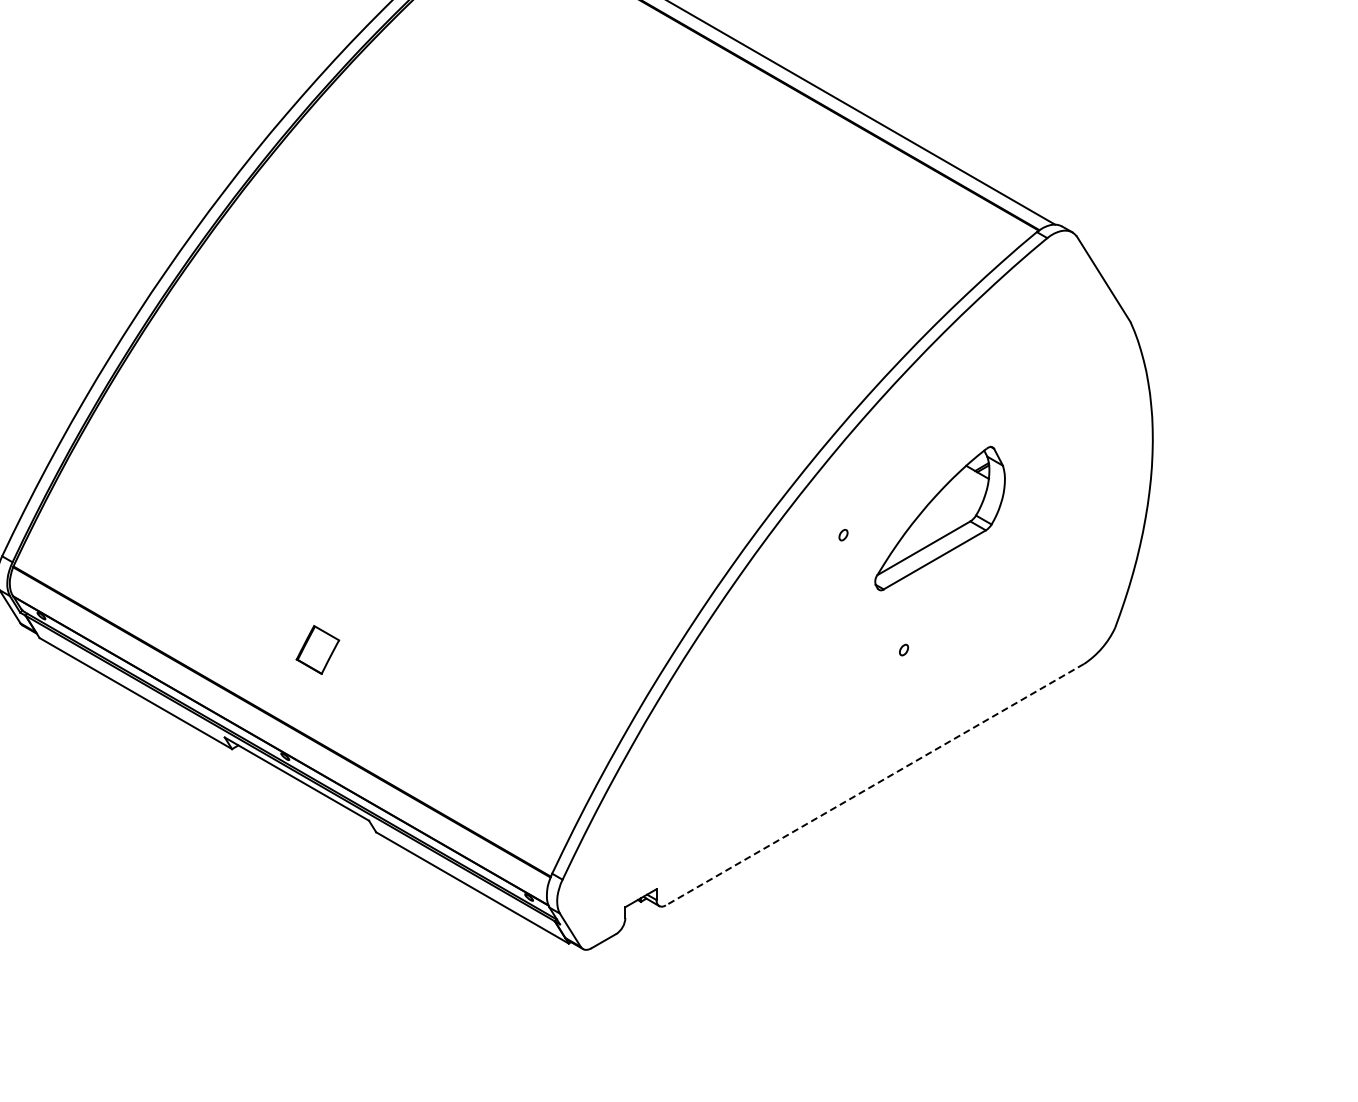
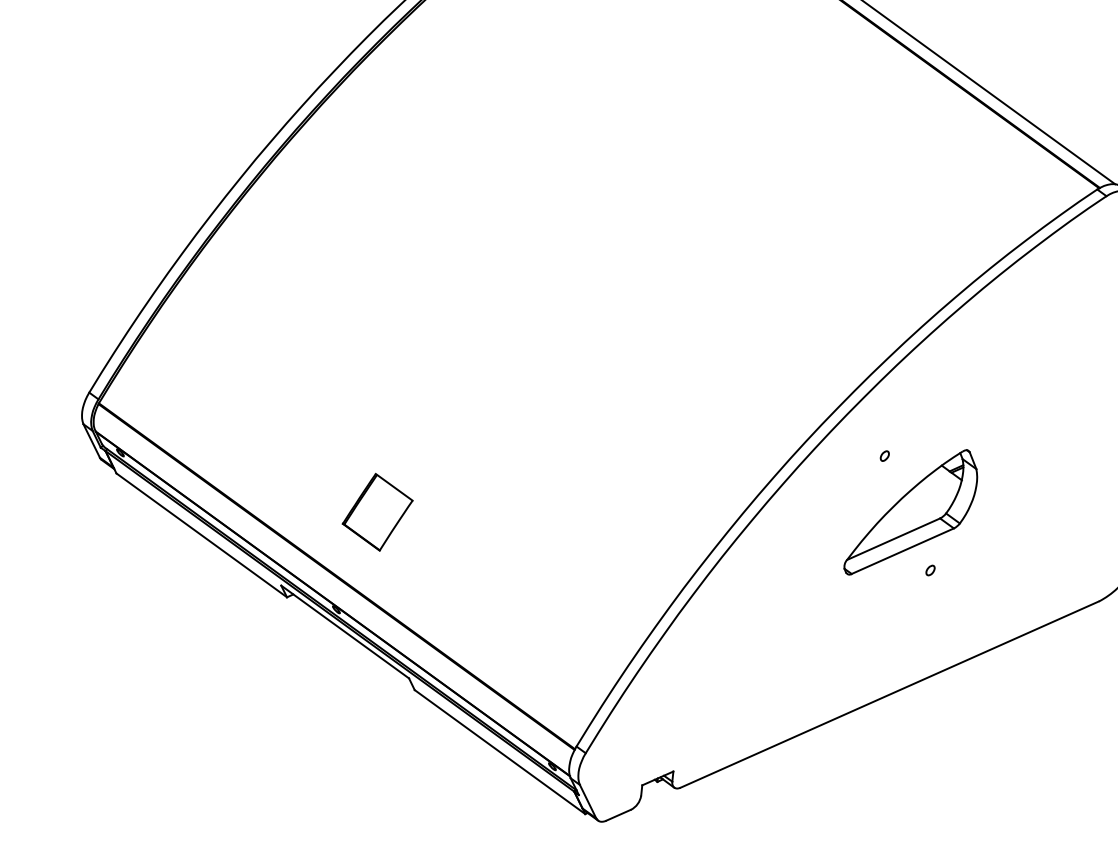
part: (939, 518) -> (911, 512), moved
part: (317, 649) -> (377, 511), size x1.67
line: (874, 784) -> (889, 694), dashed -> solid

